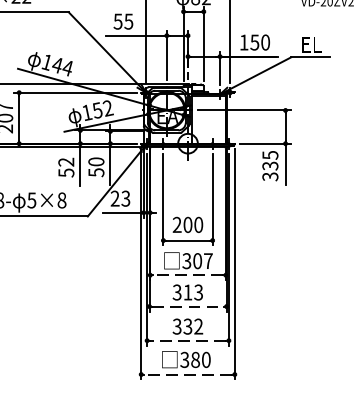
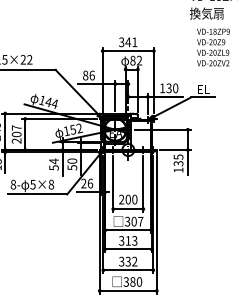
text: (122, 21) -> (88, 75), 55 -> 86
text: (253, 41) -> (168, 87), 150 -> 130
text: (65, 162) -> (53, 161), 52 -> 54
text: (270, 175) -> (178, 169), 335 -> 135
text: (126, 198) -> (90, 183), 23 -> 26
line: (186, 275) -> (127, 230), dashed -> solid
line: (188, 306) -> (128, 249), dashed -> solid
line: (186, 341) -> (127, 270), dashed -> solid
line: (188, 373) -> (128, 290), dashed -> solid

